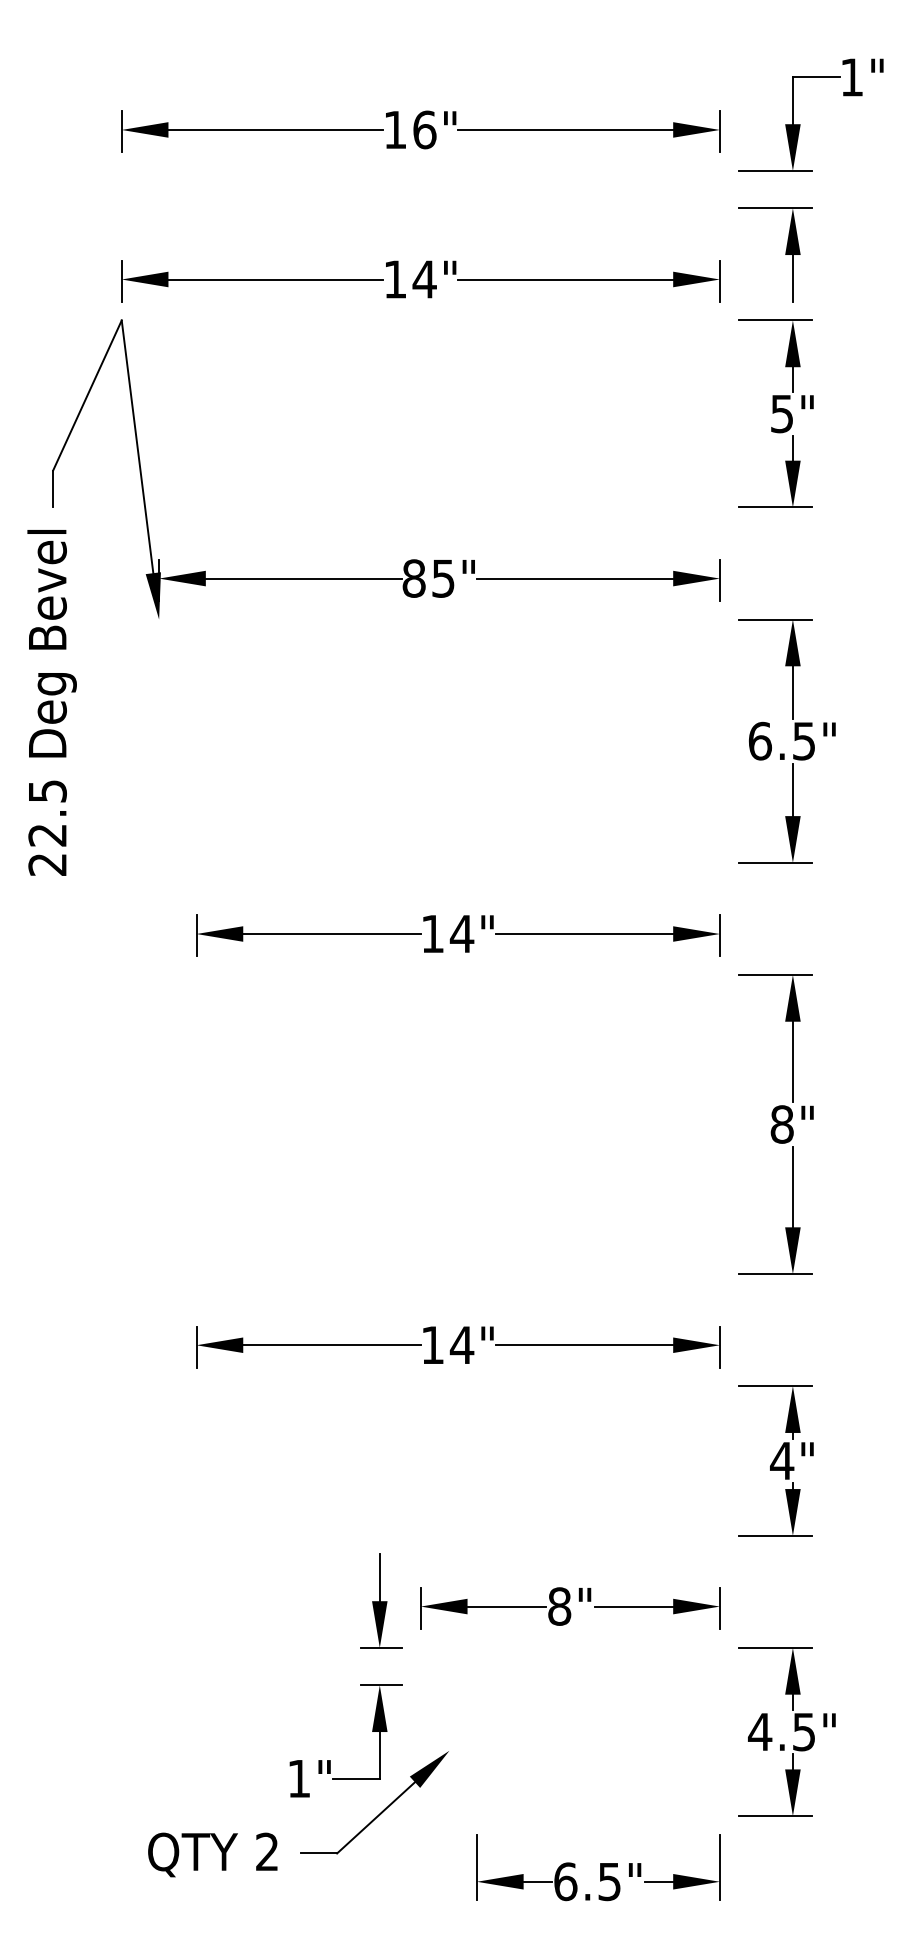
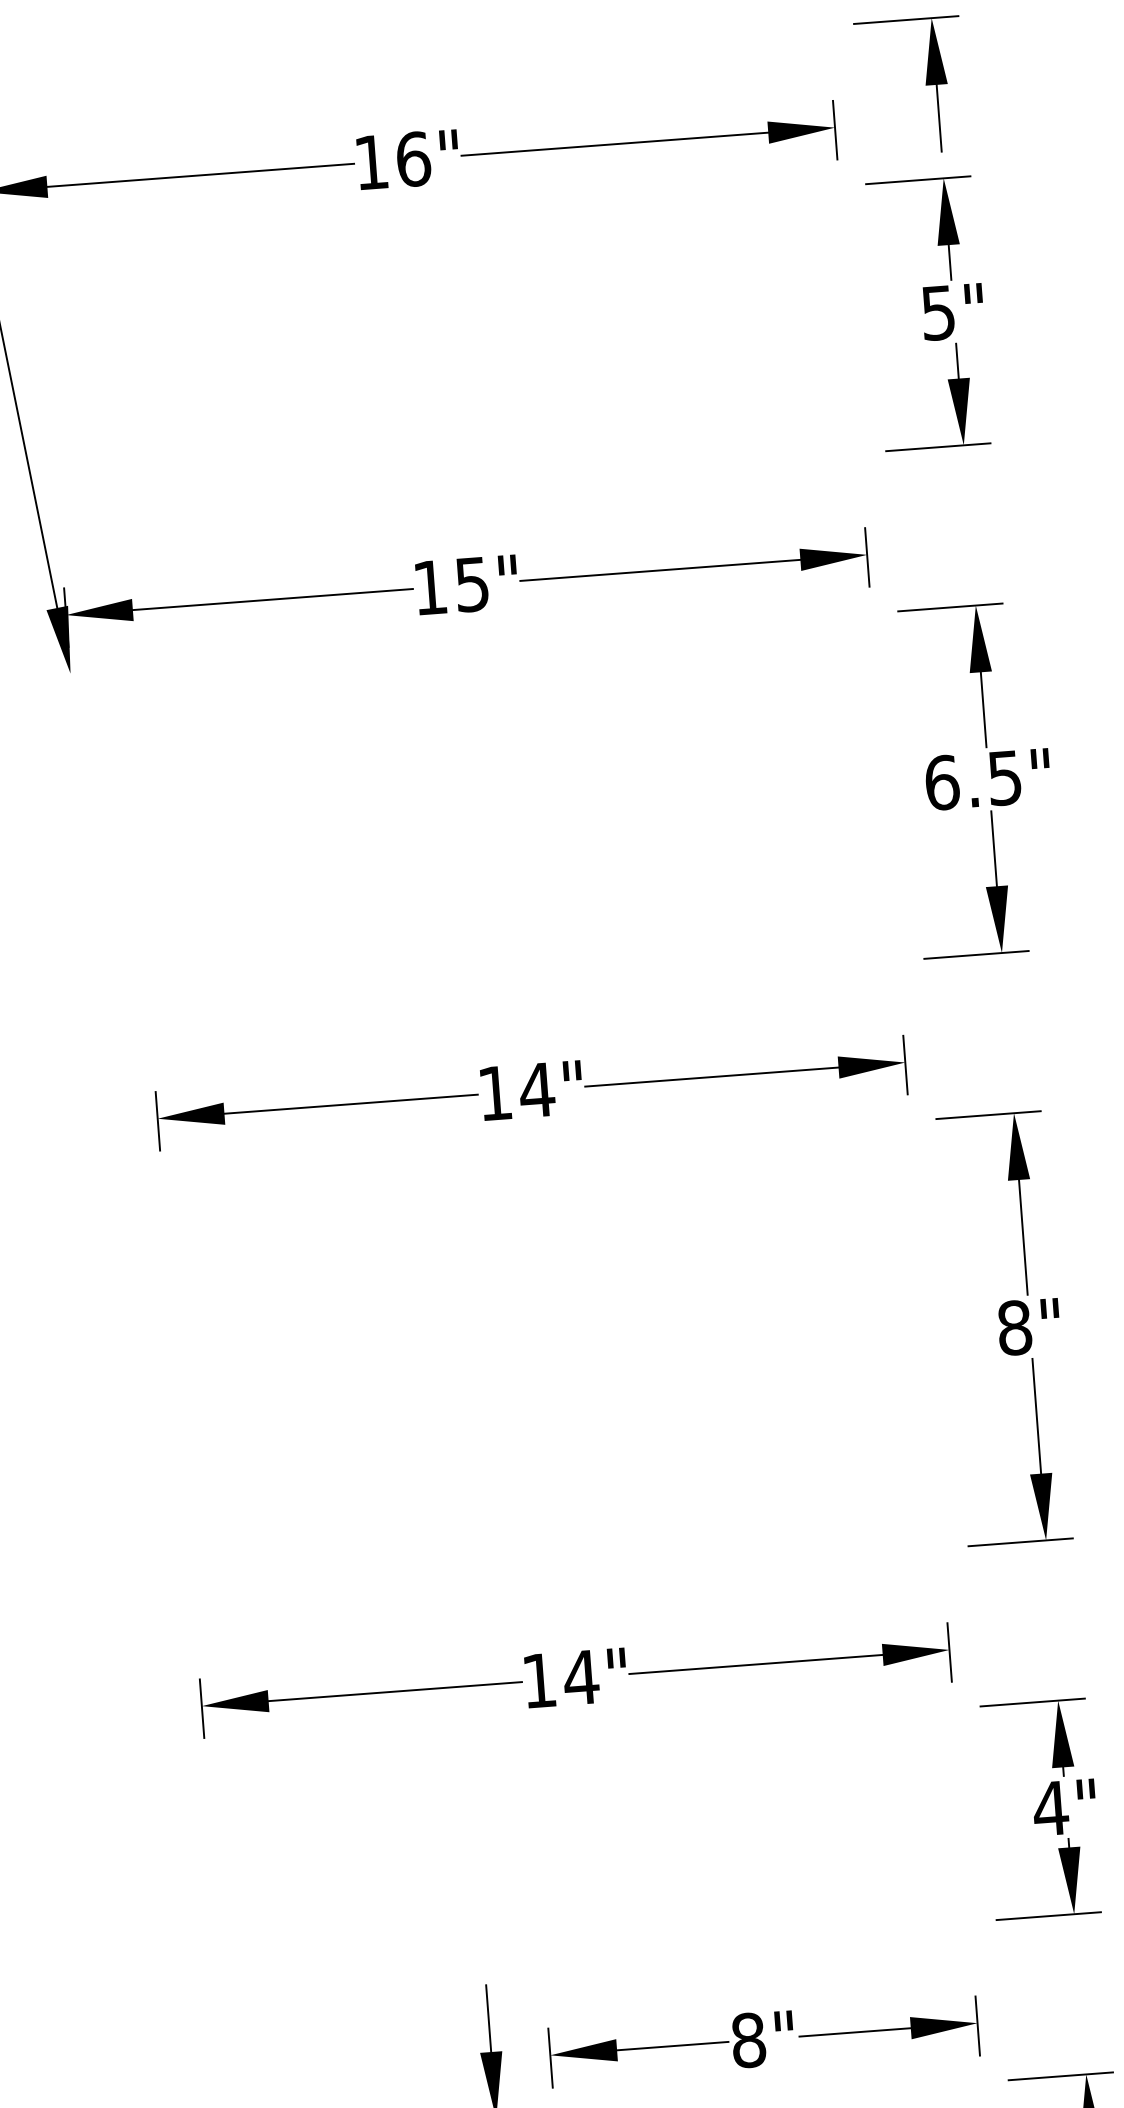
text: (424, 279) -> (413, 159), 14" -> 16"
text: (413, 578) -> (429, 587), 85" -> 15"

